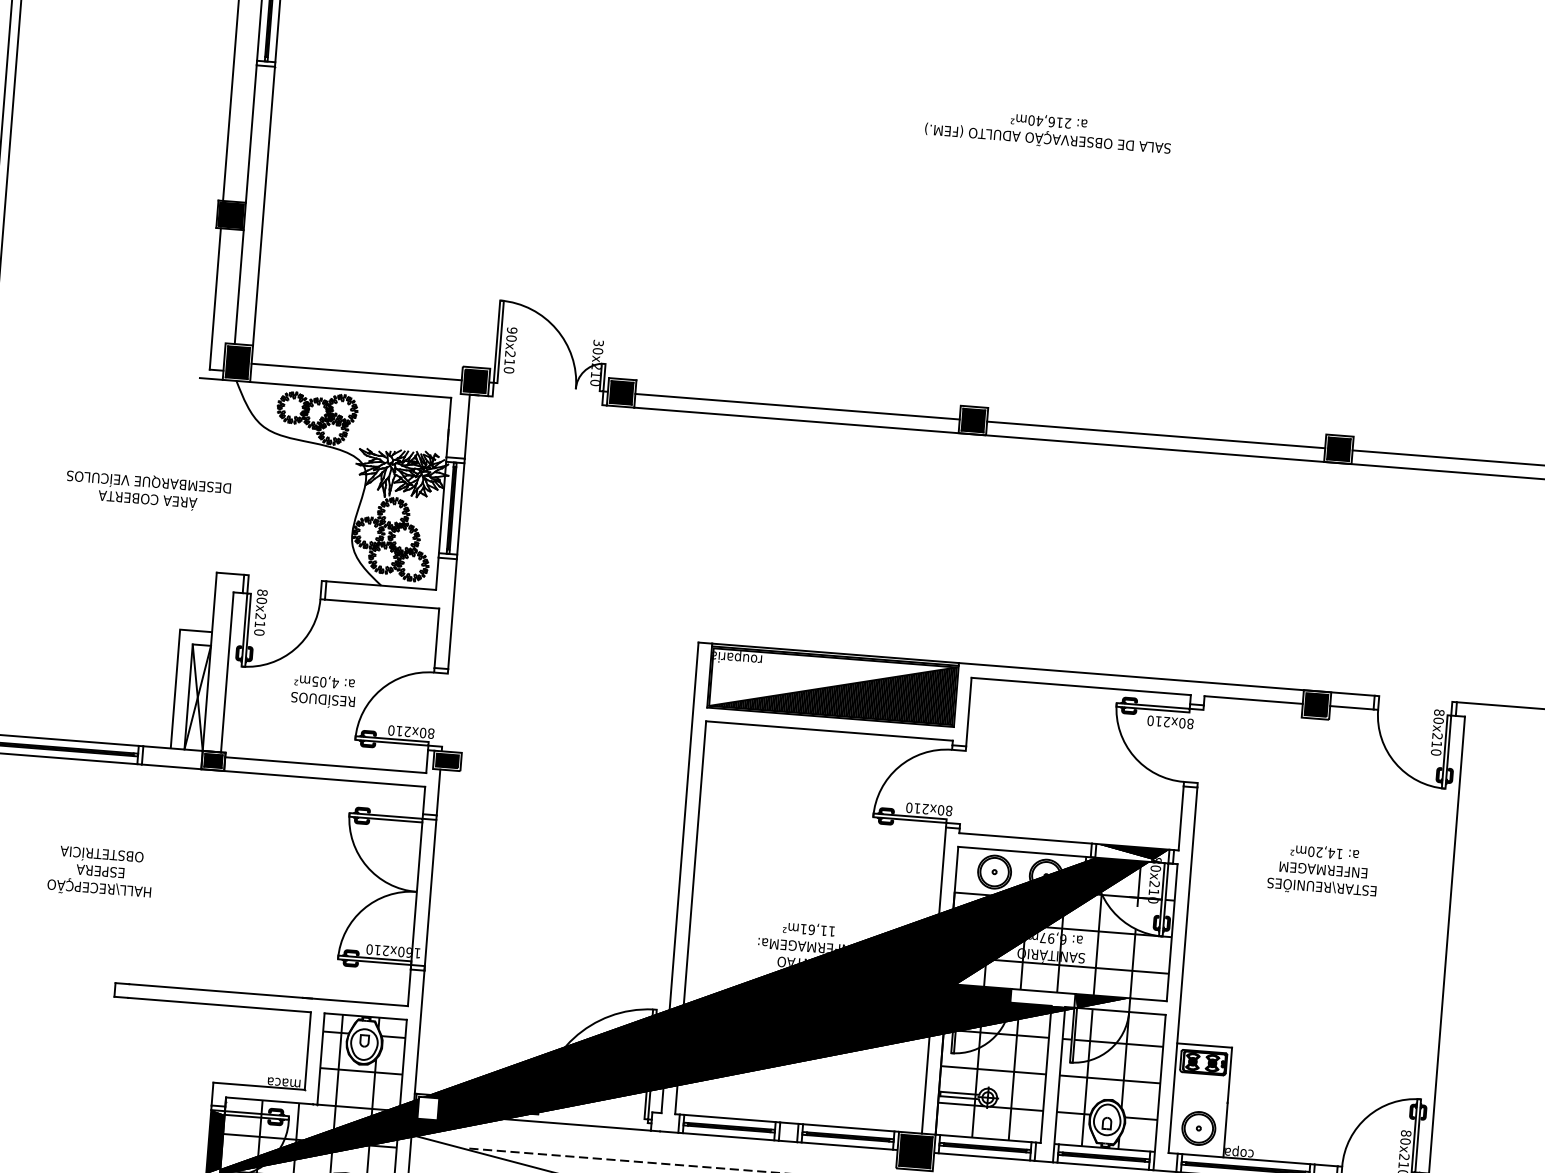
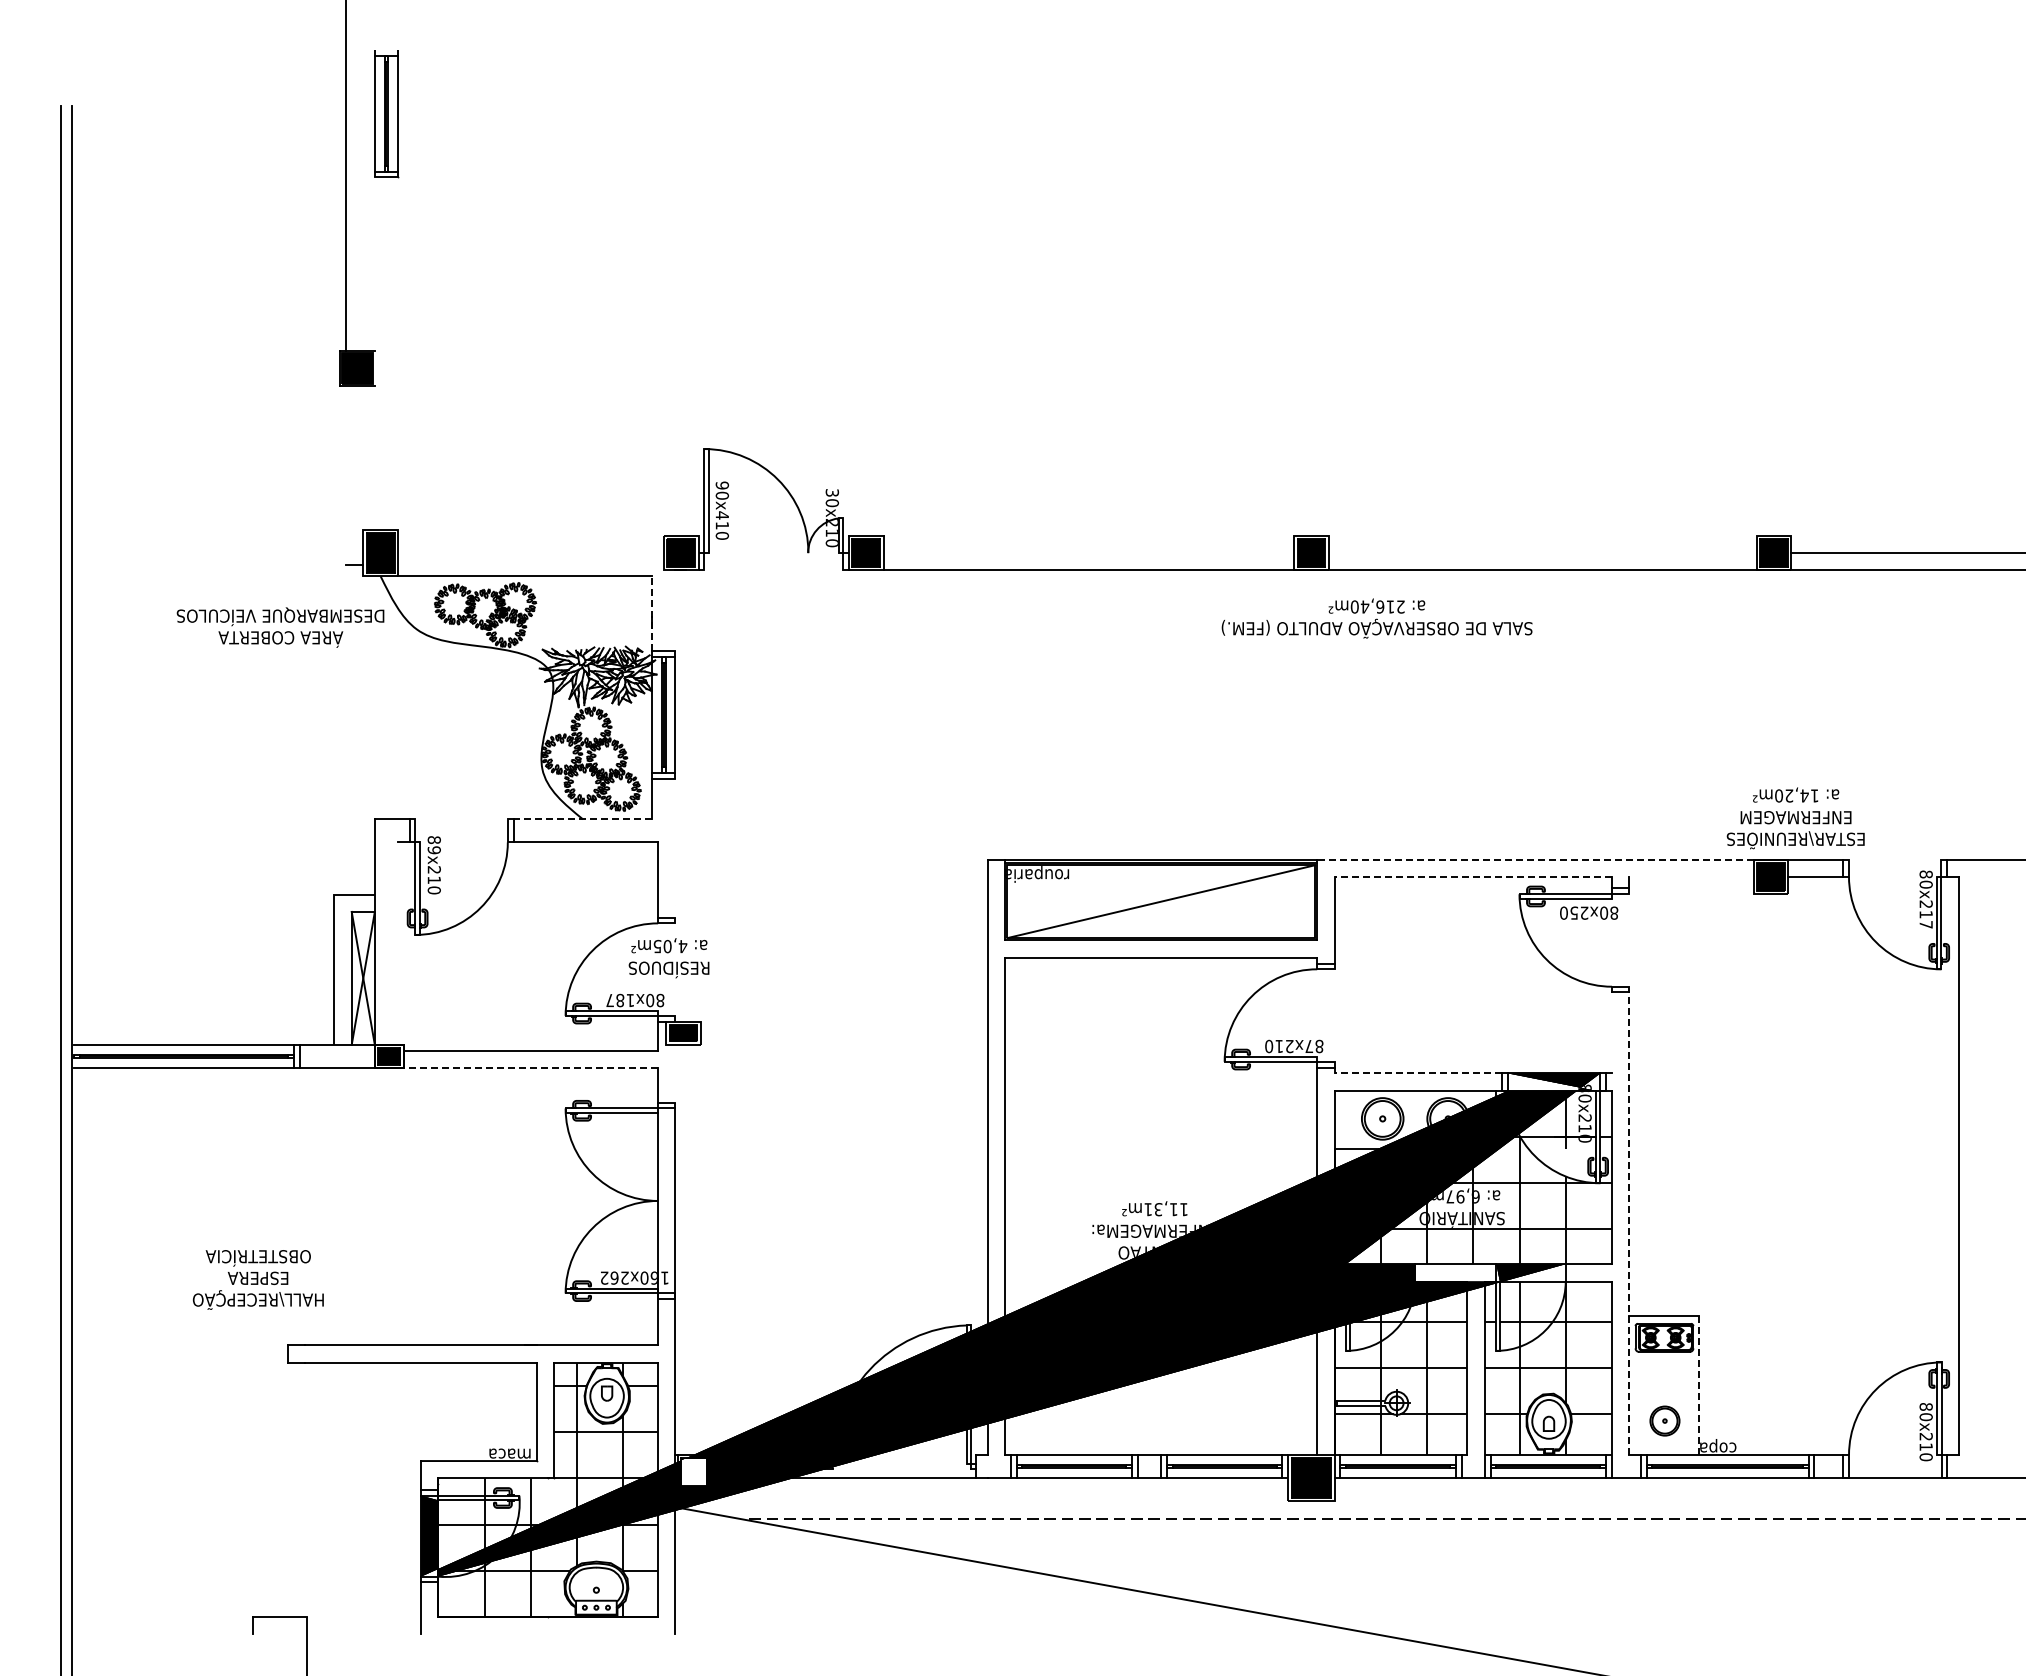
text: (1048, 130) -> (1376, 618), moved
line: (245, 204) -> (374, 353), removed
line: (263, 205) -> (397, 353), removed
line: (215, 298) -> (345, 474), removed
text: (510, 354) -> (722, 515), 90x210 -> 90x410
line: (356, 372) -> (530, 553), removed
line: (211, 379) -> (348, 576), removed
line: (797, 407) -> (1088, 553), removed
line: (467, 426) -> (675, 610), removed
line: (448, 427) -> (652, 613), solid -> dashed
line: (1156, 435) -> (1542, 553), removed
text: (148, 491) -> (280, 627), moved
line: (380, 585) -> (582, 819), solid -> dashed
text: (261, 600) -> (433, 850), 80x210 -> 89x210
line: (452, 613) -> (675, 847), removed
line: (226, 672) -> (397, 943), removed
line: (1130, 676) -> (1534, 859), solid -> dashed
hatch: (832, 686) -> (1160, 901), removed
line: (1081, 686) -> (1473, 876), solid -> dashed
text: (323, 691) -> (668, 958), moved
line: (1253, 699) -> (1691, 876), removed
text: (1158, 720) -> (1573, 912), 80x210 -> 80x250
text: (399, 731) -> (620, 1000), 80x210 -> 80x187
text: (1435, 752) -> (1925, 924), 80x210 -> 80x217
line: (324, 779) -> (530, 1068), solid -> dashed
line: (438, 792) -> (675, 1073), removed
text: (941, 810) -> (1309, 1046), 80x210 -> 87x210
line: (1180, 818) -> (1611, 1032), removed
line: (1025, 838) -> (1418, 1073), solid -> dashed
text: (1322, 870) -> (1795, 818), moved
text: (100, 872) -> (258, 1279), moved
text: (811, 929) -> (1158, 1209), 11,61m² -> 11,31m²
text: (373, 949) -> (609, 1277), 160x210 -> 160x262
line: (1183, 970) -> (1629, 1223), solid -> dashed
line: (1227, 1102) -> (1698, 1385), solid -> dashed
part: (1198, 1127) -> (1664, 1420), size x0.7

